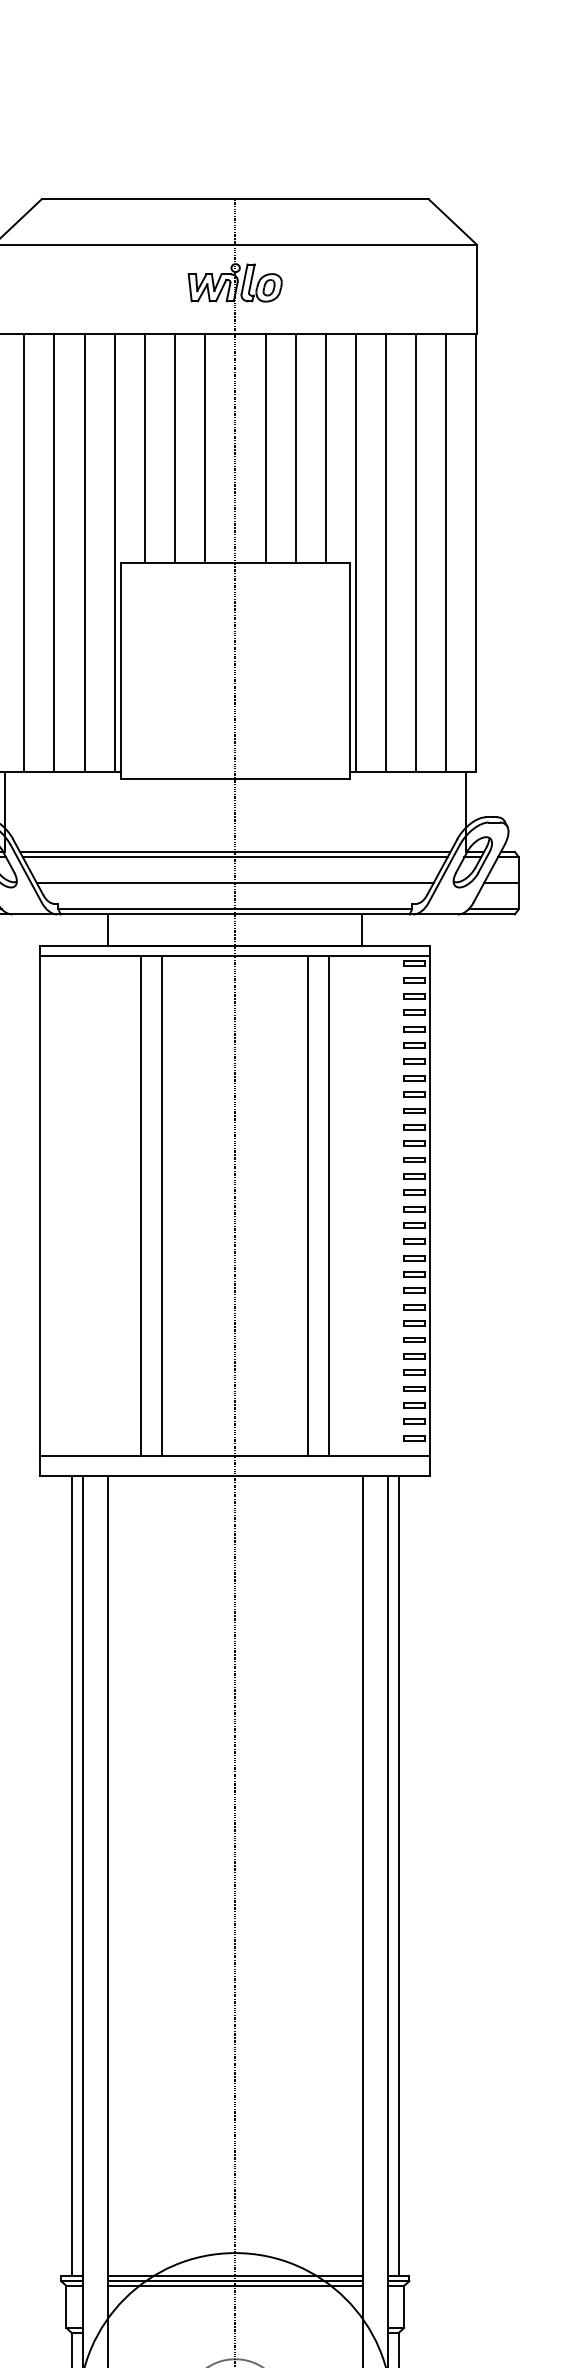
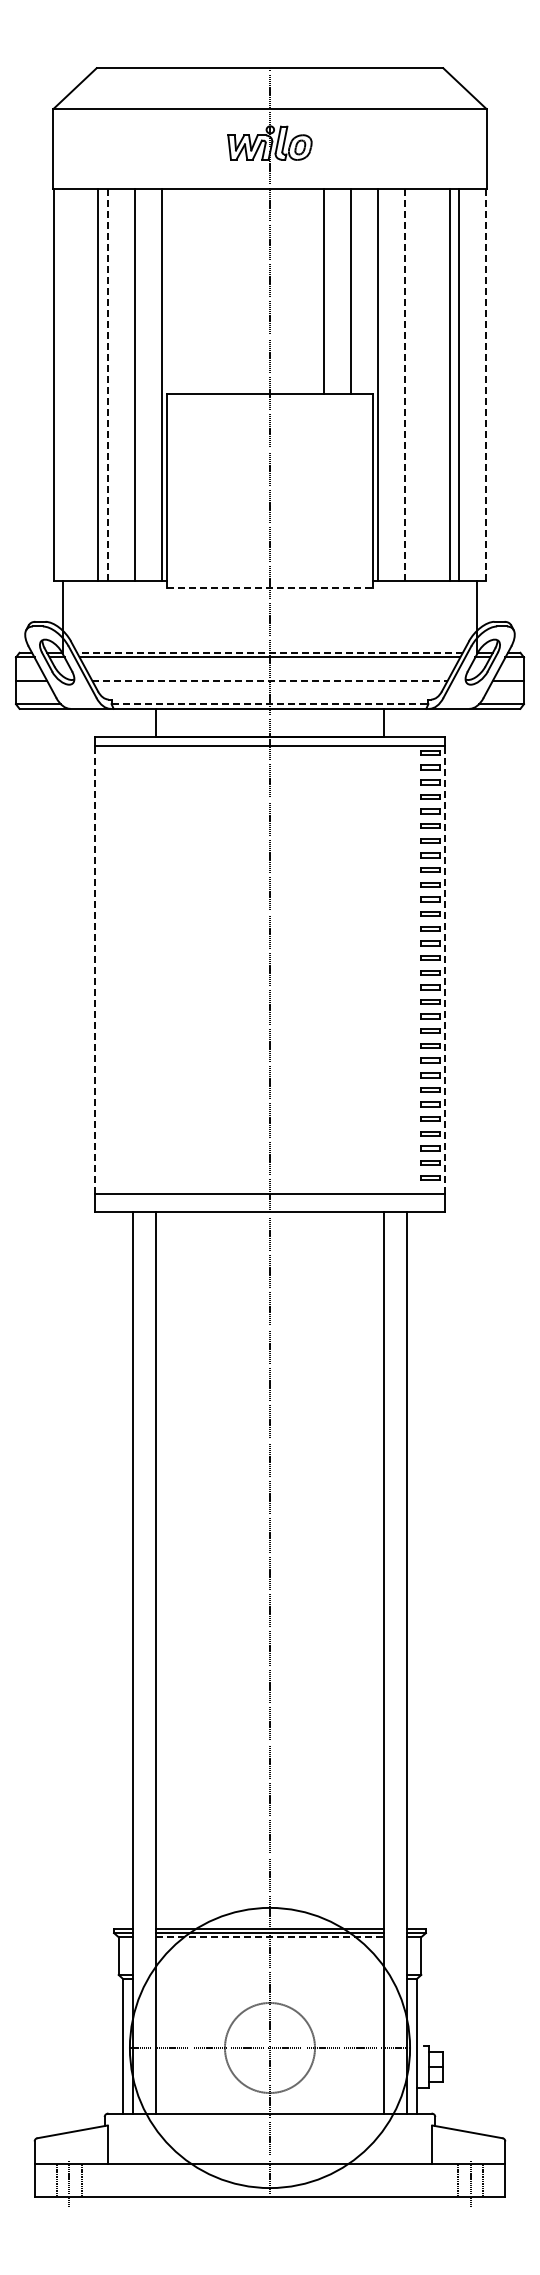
line: (144, 447) -> (188, 290), removed
line: (175, 447) -> (216, 290), removed
line: (204, 447) -> (242, 290), removed
line: (265, 447) -> (297, 290), removed
line: (23, 552) -> (97, 384), moved
line: (54, 552) -> (108, 384), solid -> dashed
line: (386, 552) -> (405, 384), solid -> dashed
line: (415, 552) -> (449, 384), moved
line: (475, 553) -> (485, 385), solid -> dashed
line: (235, 778) -> (270, 587), solid -> dashed
line: (235, 851) -> (270, 652), solid -> dashed
line: (235, 882) -> (270, 680), solid -> dashed
line: (235, 909) -> (270, 704), solid -> dashed
line: (40, 1205) -> (95, 969), solid -> dashed
line: (140, 1205) -> (185, 969), removed
line: (162, 1205) -> (204, 969), removed
line: (308, 1205) -> (335, 969), removed
line: (329, 1205) -> (354, 969), removed
line: (430, 1205) -> (444, 969), solid -> dashed
line: (71, 1875) -> (123, 1569), removed
line: (398, 1875) -> (416, 1569), removed
line: (235, 2286) -> (270, 1937), solid -> dashed

